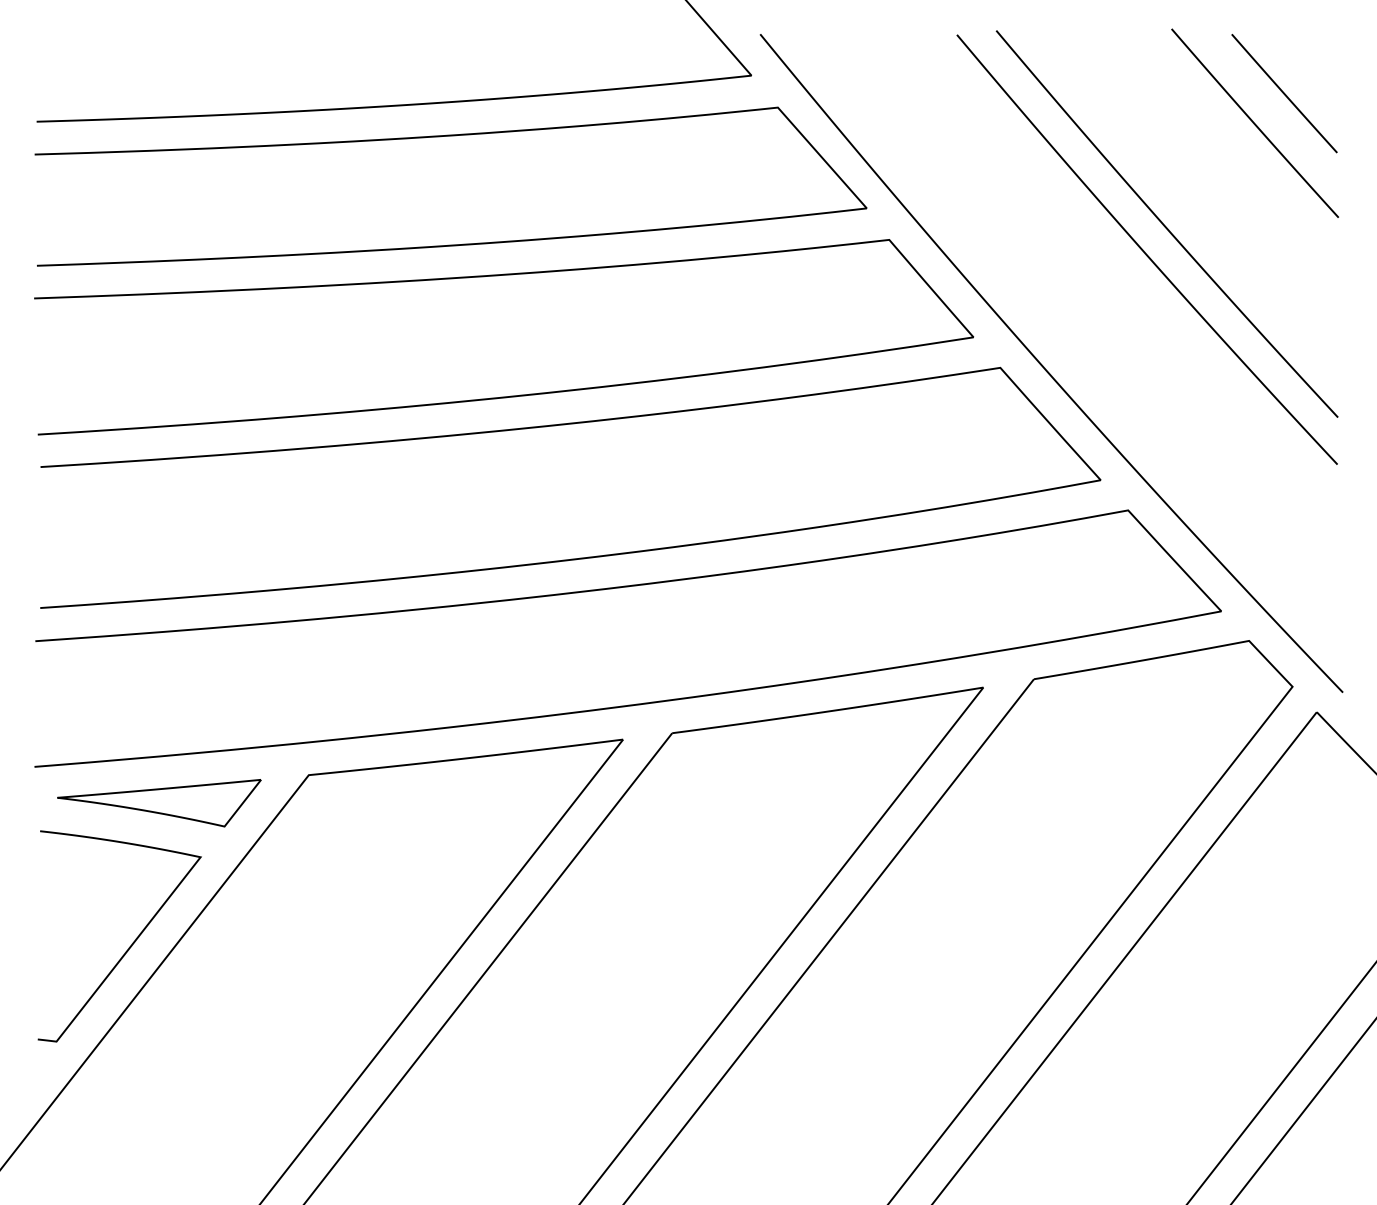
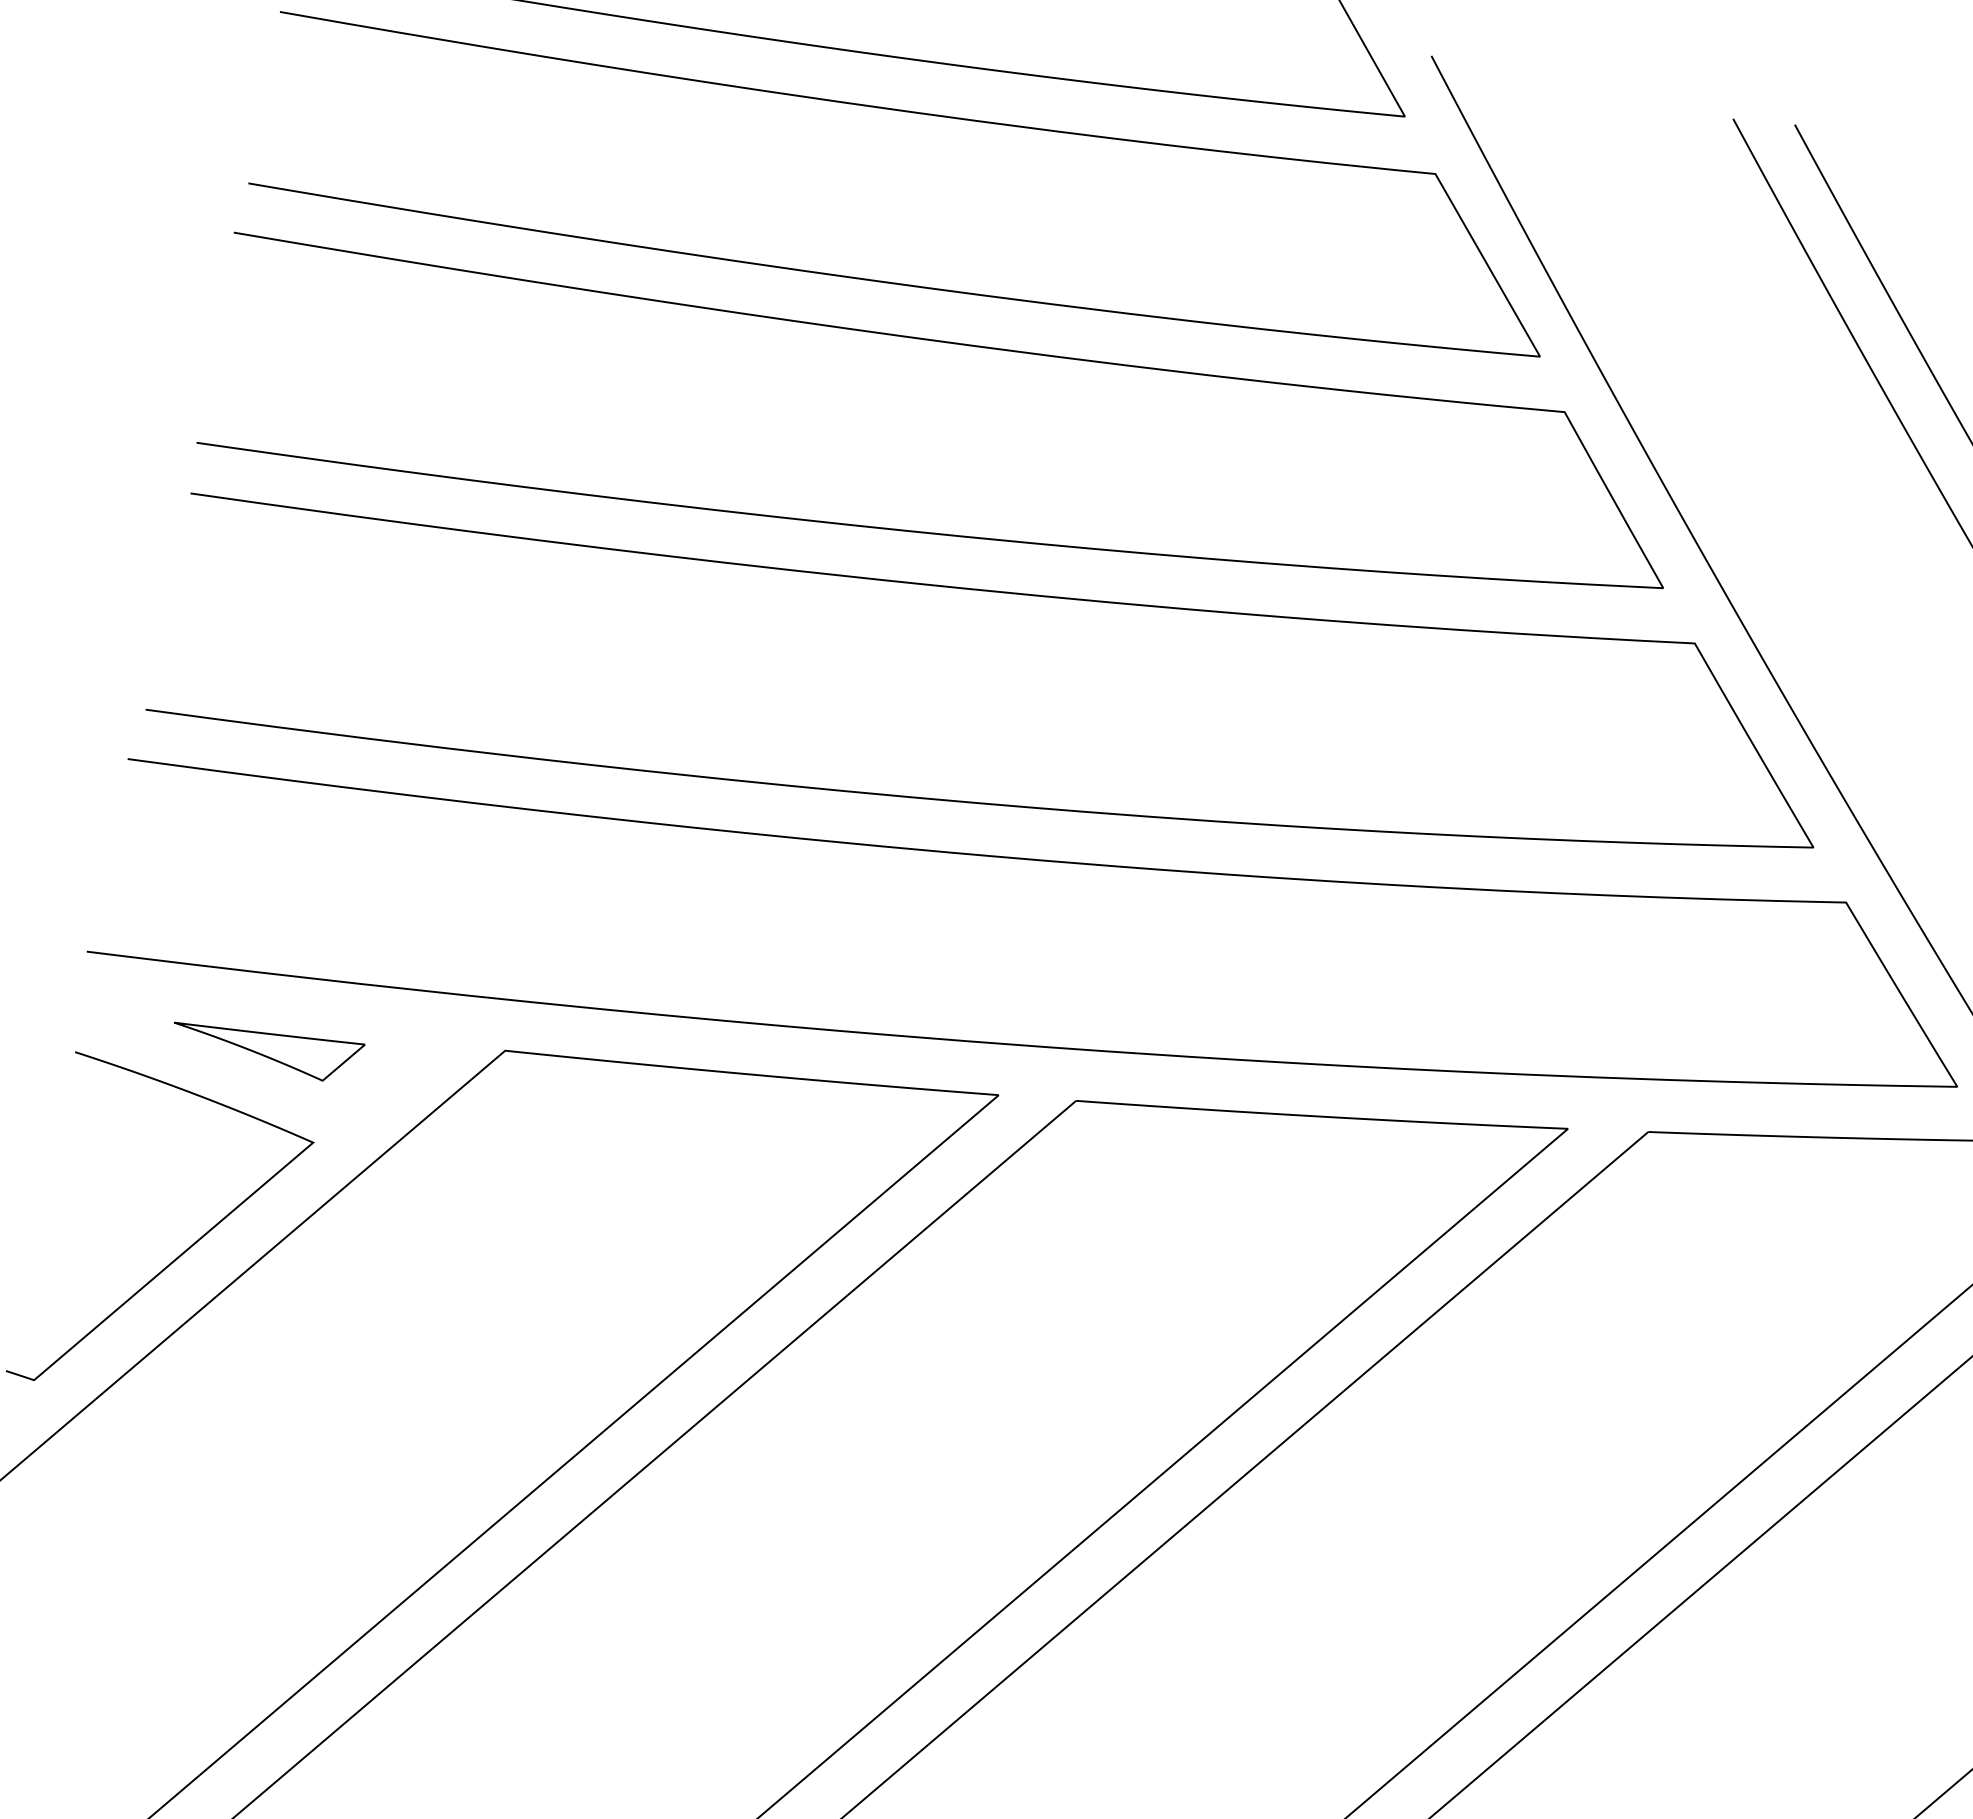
part: (159, 803) -> (267, 1047), size x0.6

